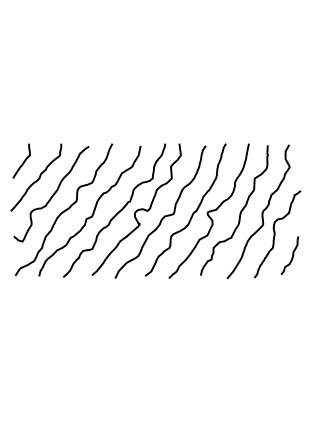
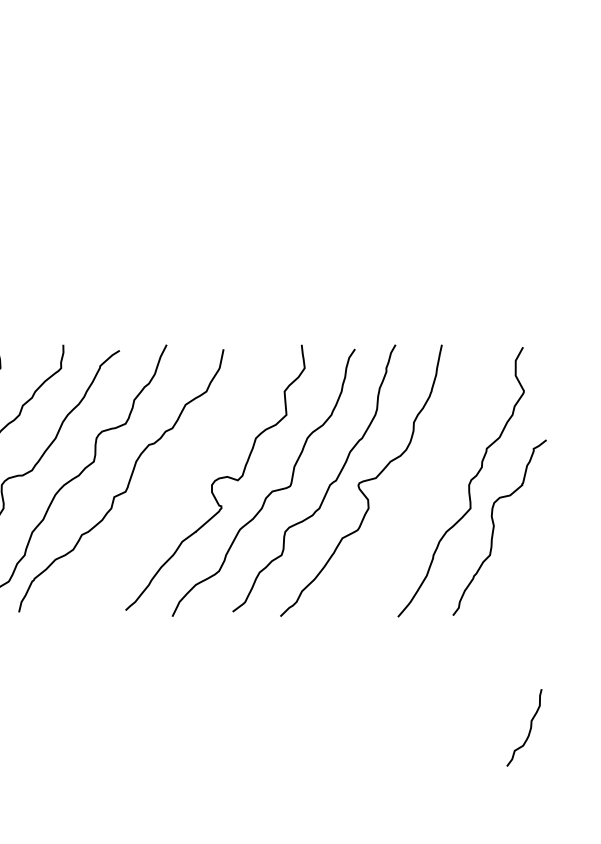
curve: (117, 212) -> (176, 483), removed
curve: (239, 213) -> (422, 485), removed
curve: (291, 257) -> (527, 731), moved

